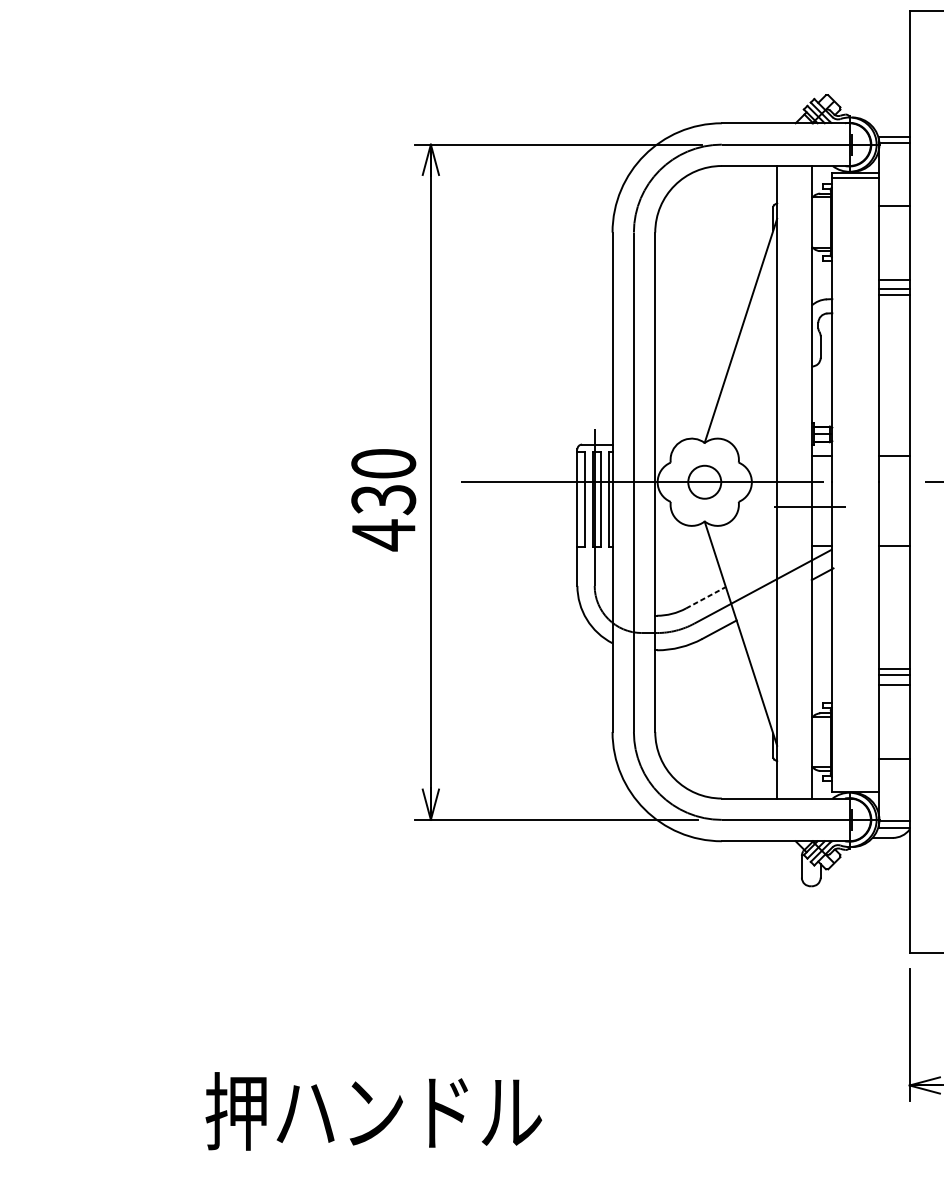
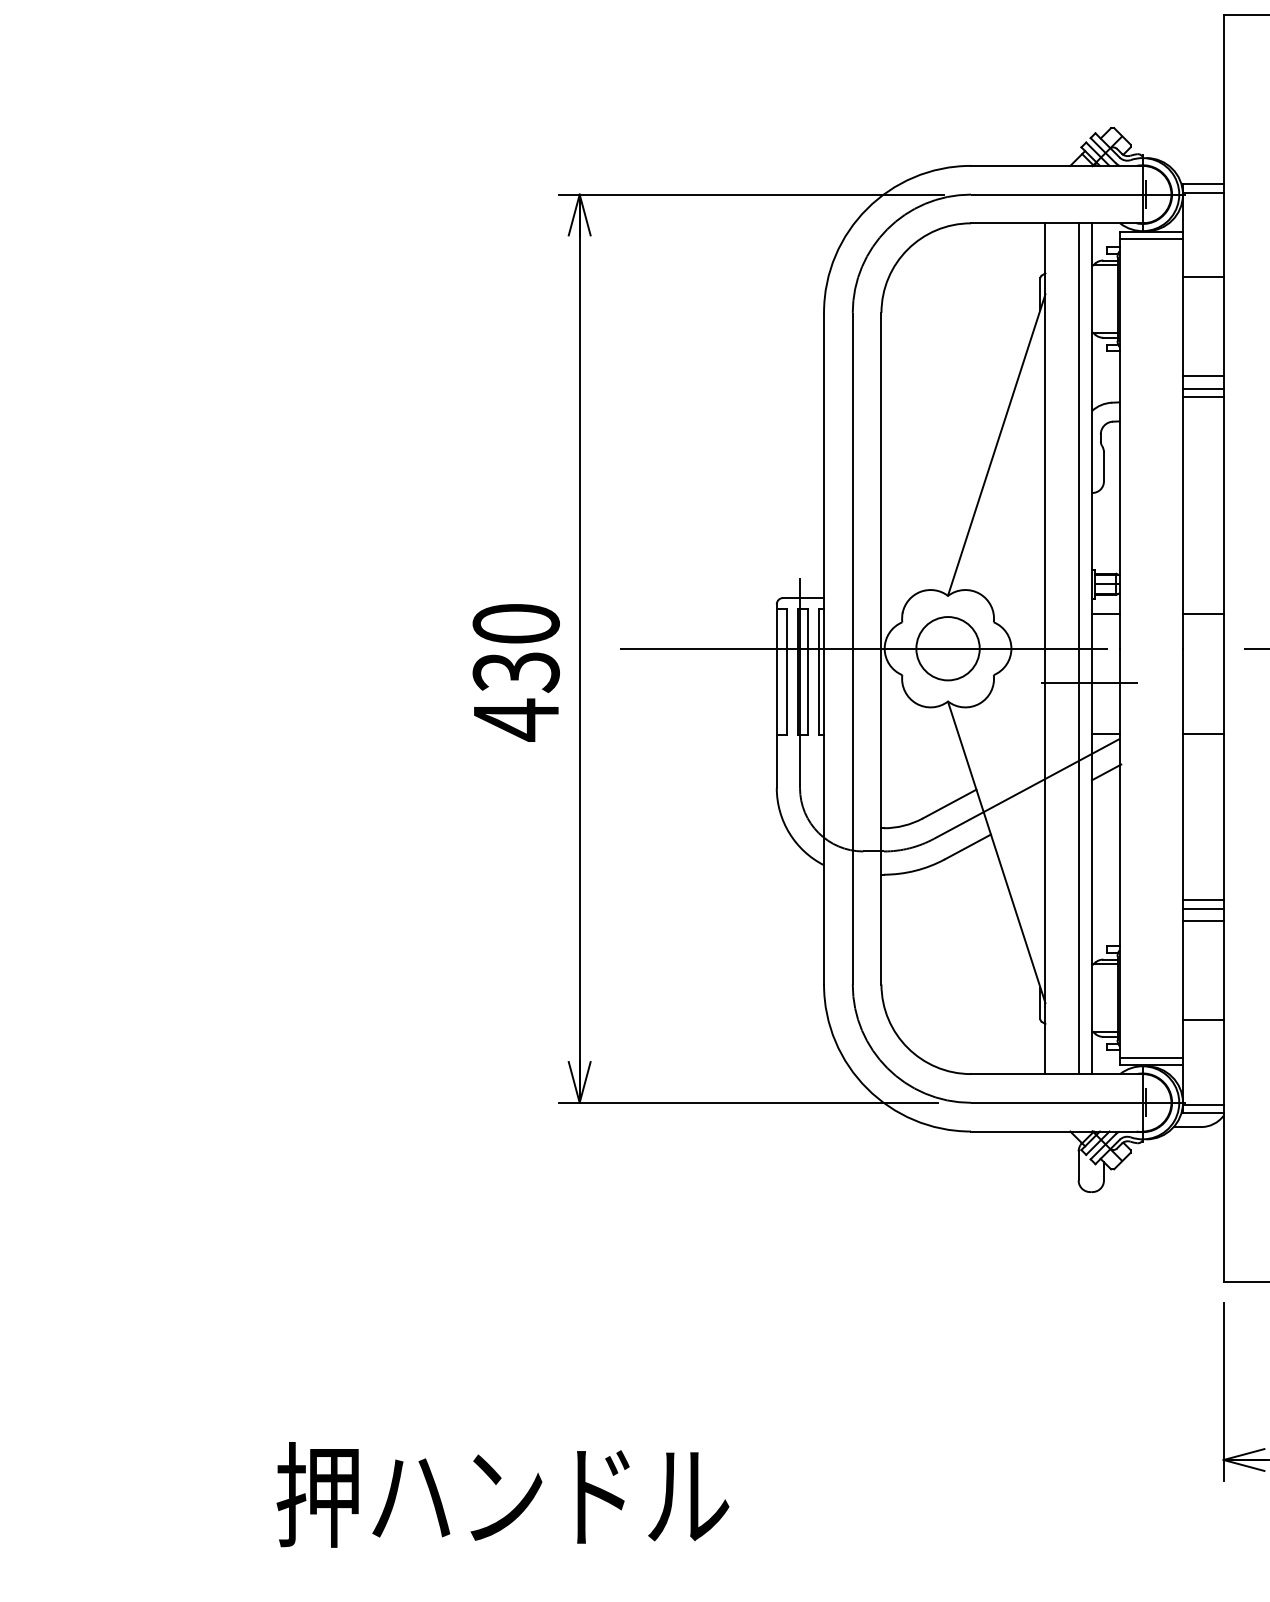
circle: (704, 482) -> (947, 648), size x1.43
line: (802, 482) -> (1079, 648), added
line: (706, 597) -> (950, 803), dashed -> solid
line: (855, 786) -> (1150, 1058), added

